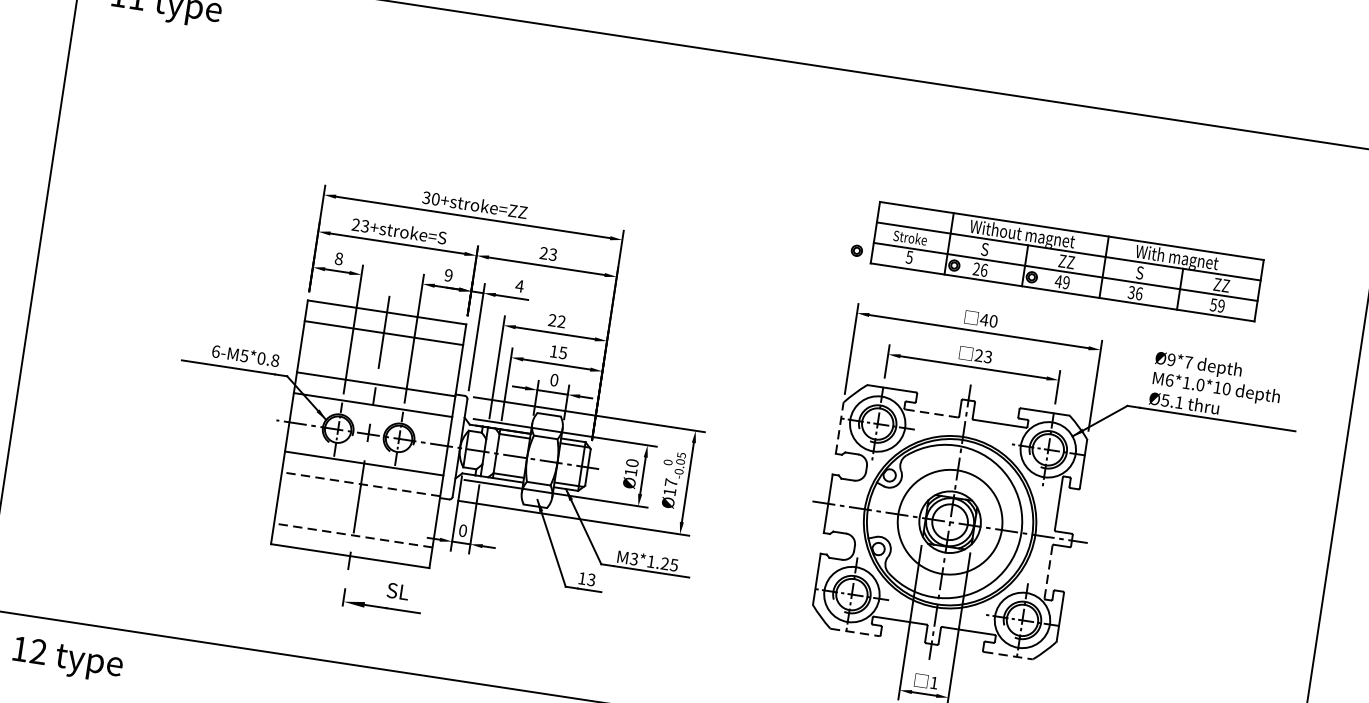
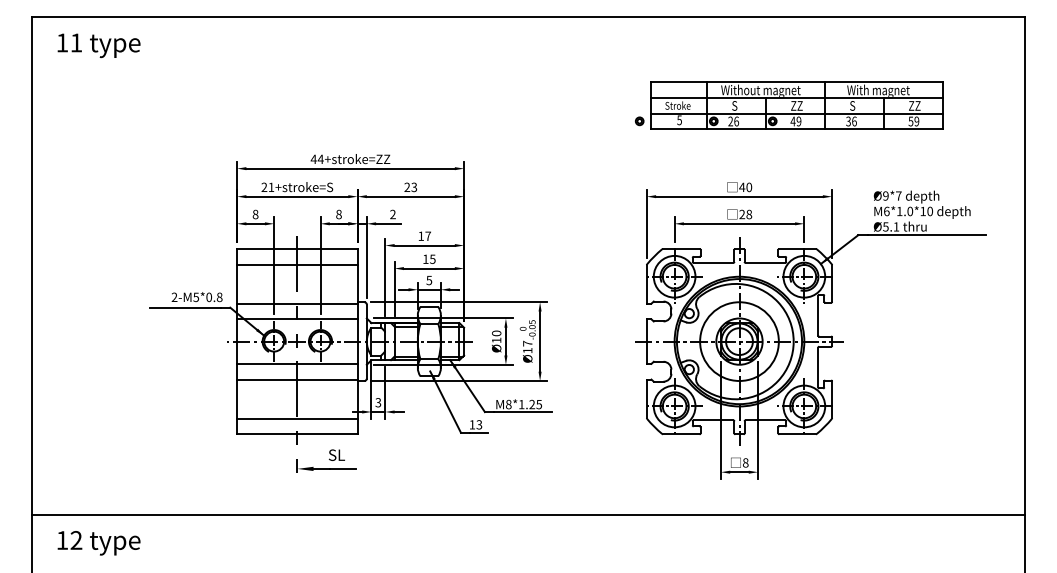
text: (430, 198) -> (316, 159), 30+stroke=ZZ -> 44+stroke=ZZ
text: (365, 226) -> (271, 187), 23+stroke=S -> 21+stroke=S
part: (1055, 259) -> (788, 105), moved
text: (448, 275) -> (338, 214), 9 -> 8
text: (519, 286) -> (392, 214), 4 -> 2
text: (556, 320) -> (424, 235), 22 -> 17
text: (215, 351) -> (174, 297), 6-M5*0.8 -> 2-M5*0.8
text: (988, 357) -> (749, 214), 23 -> 28
text: (554, 380) -> (429, 280), 0 -> 5
line: (931, 413) -> (713, 262), dashed -> solid
line: (839, 427) -> (646, 283), dashed -> solid
line: (360, 483) -> (296, 379), dashed -> solid
text: (463, 530) -> (378, 402), 0 -> 3
line: (352, 535) -> (296, 418), dashed -> solid
text: (633, 558) -> (508, 404), M3*1.25 -> M8*1.25
line: (1048, 571) -> (818, 367), dashed -> solid
line: (855, 632) -> (681, 434), dashed -> solid
line: (1009, 656) -> (798, 434), dashed -> solid
text: (933, 682) -> (745, 462), 1 -> 8

